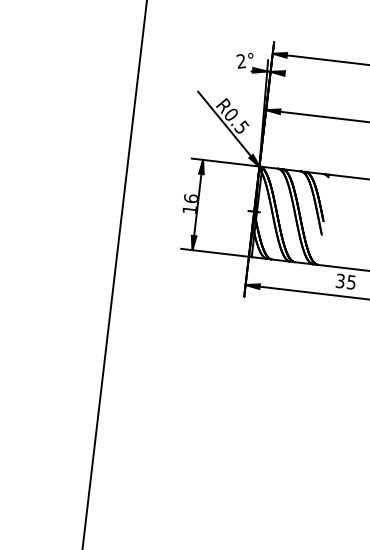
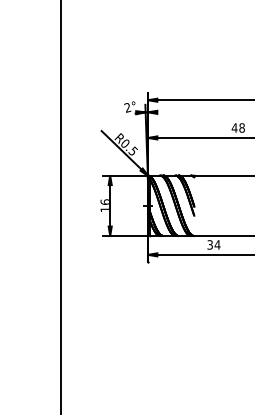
text: (351, 281) -> (217, 244), 35 -> 34

